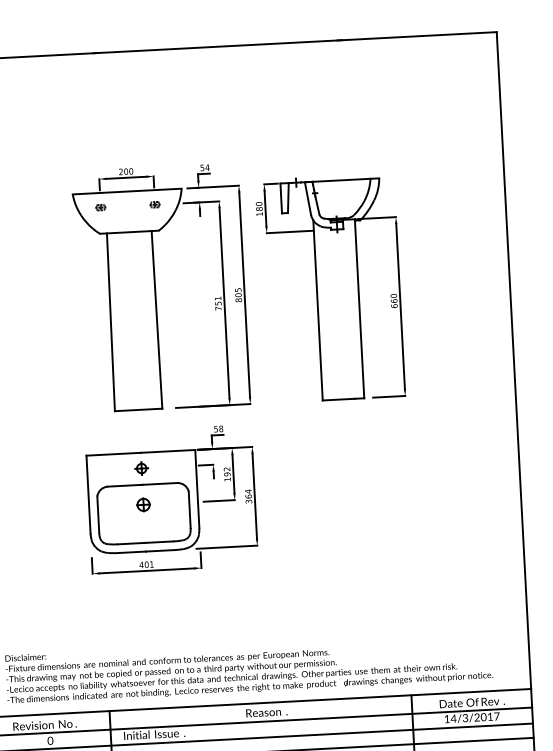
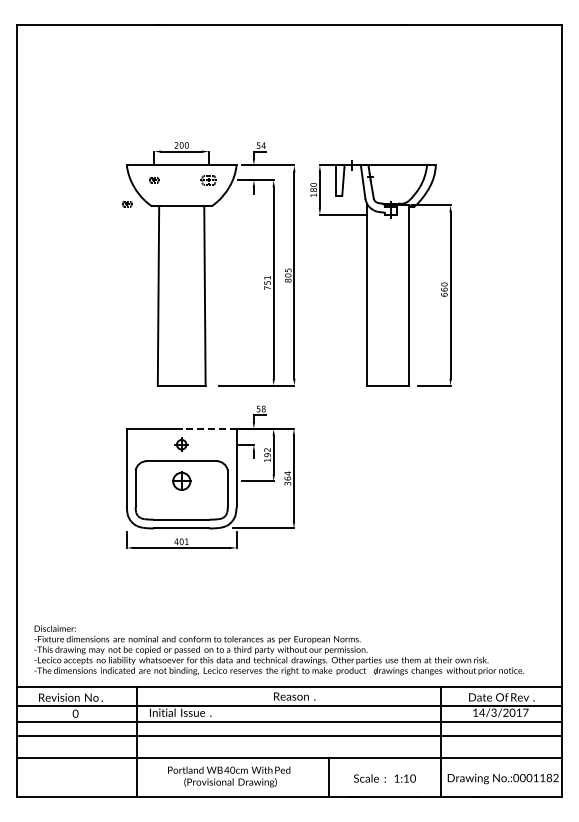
part: (155, 204) -> (209, 179), size x1.6
part: (75, 232) -> (127, 203), added
line: (167, 451) -> (208, 428), solid -> dashed
part: (143, 505) -> (181, 481), size x1.4

